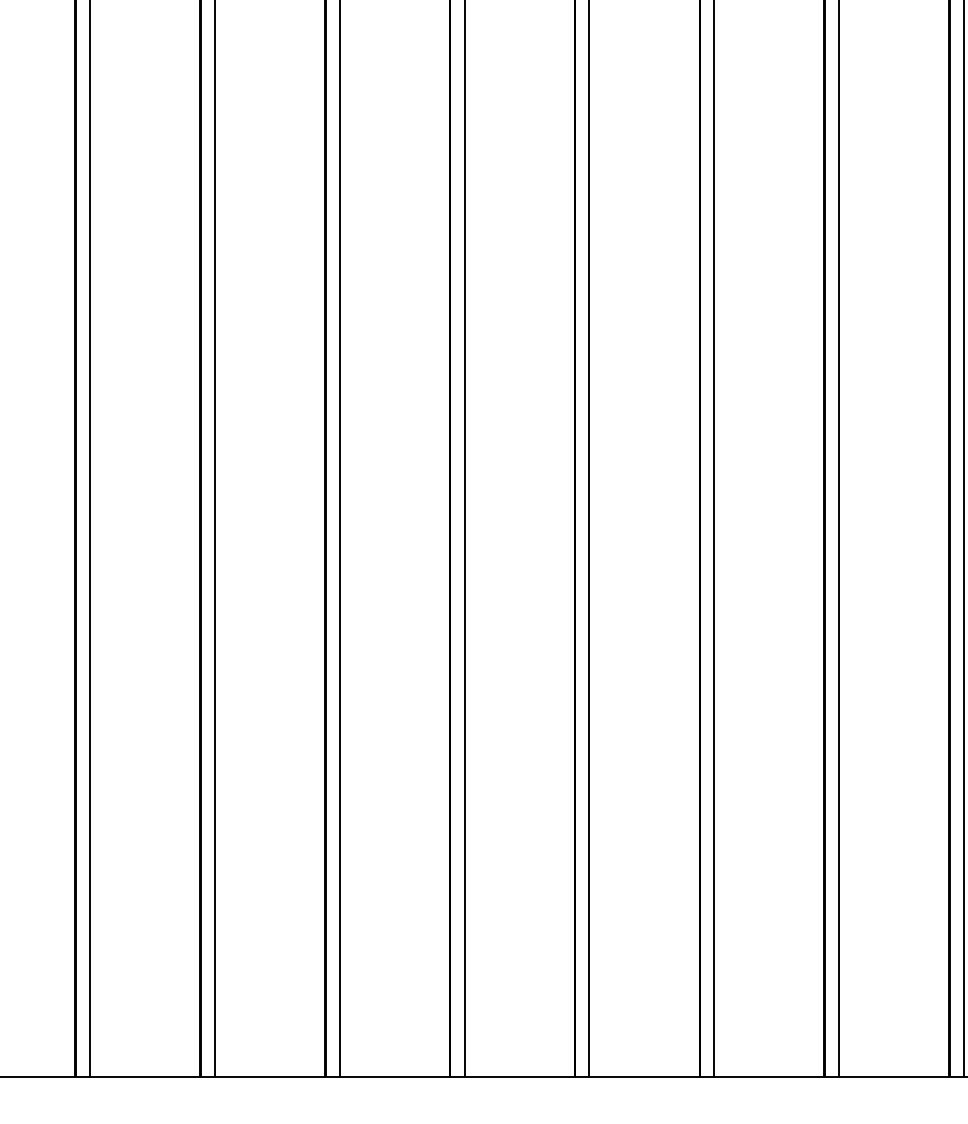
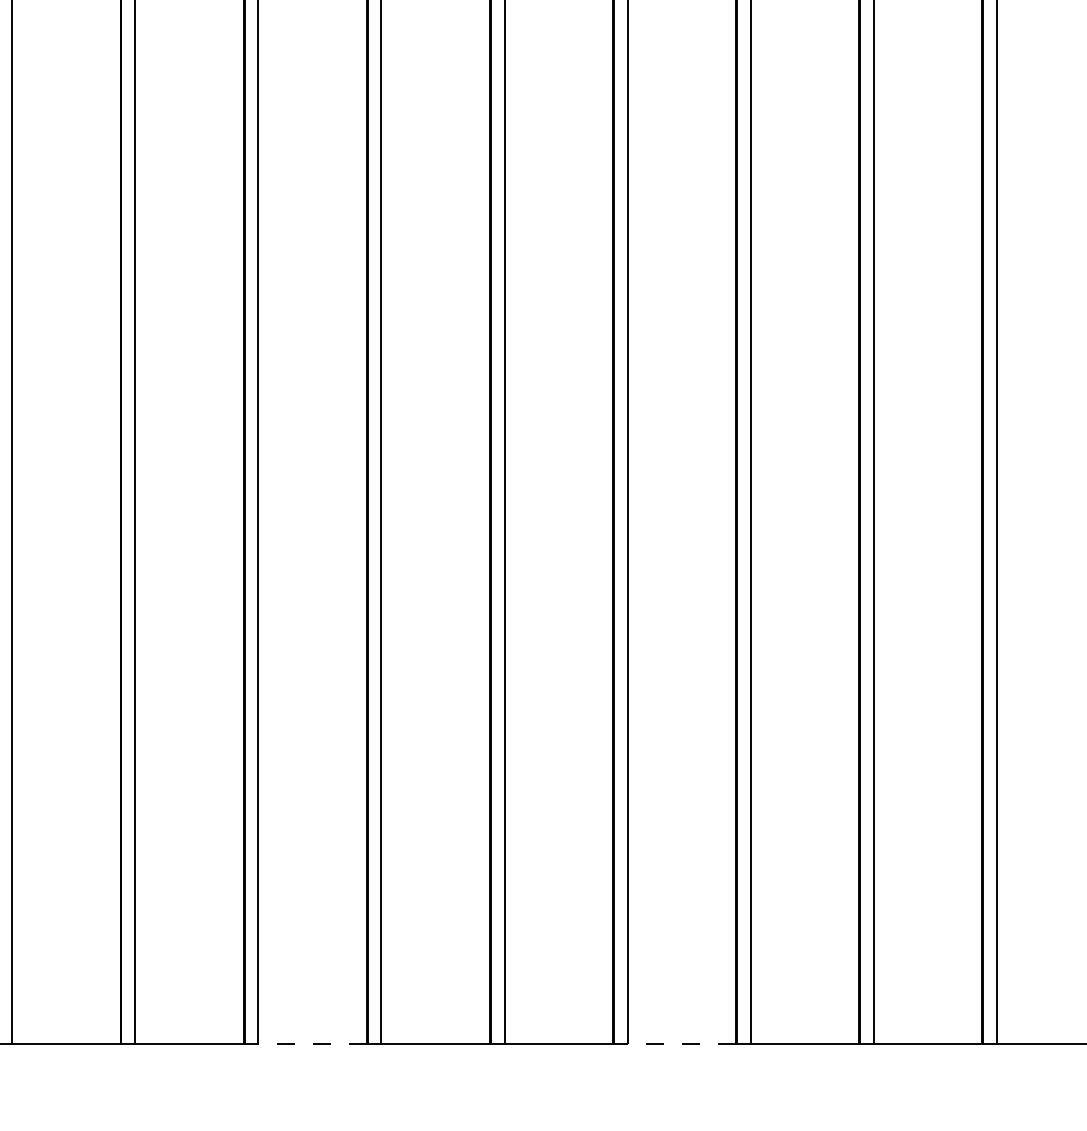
line: (394, 1077) -> (312, 1044), solid -> dashed
line: (768, 1077) -> (681, 1044), solid -> dashed

